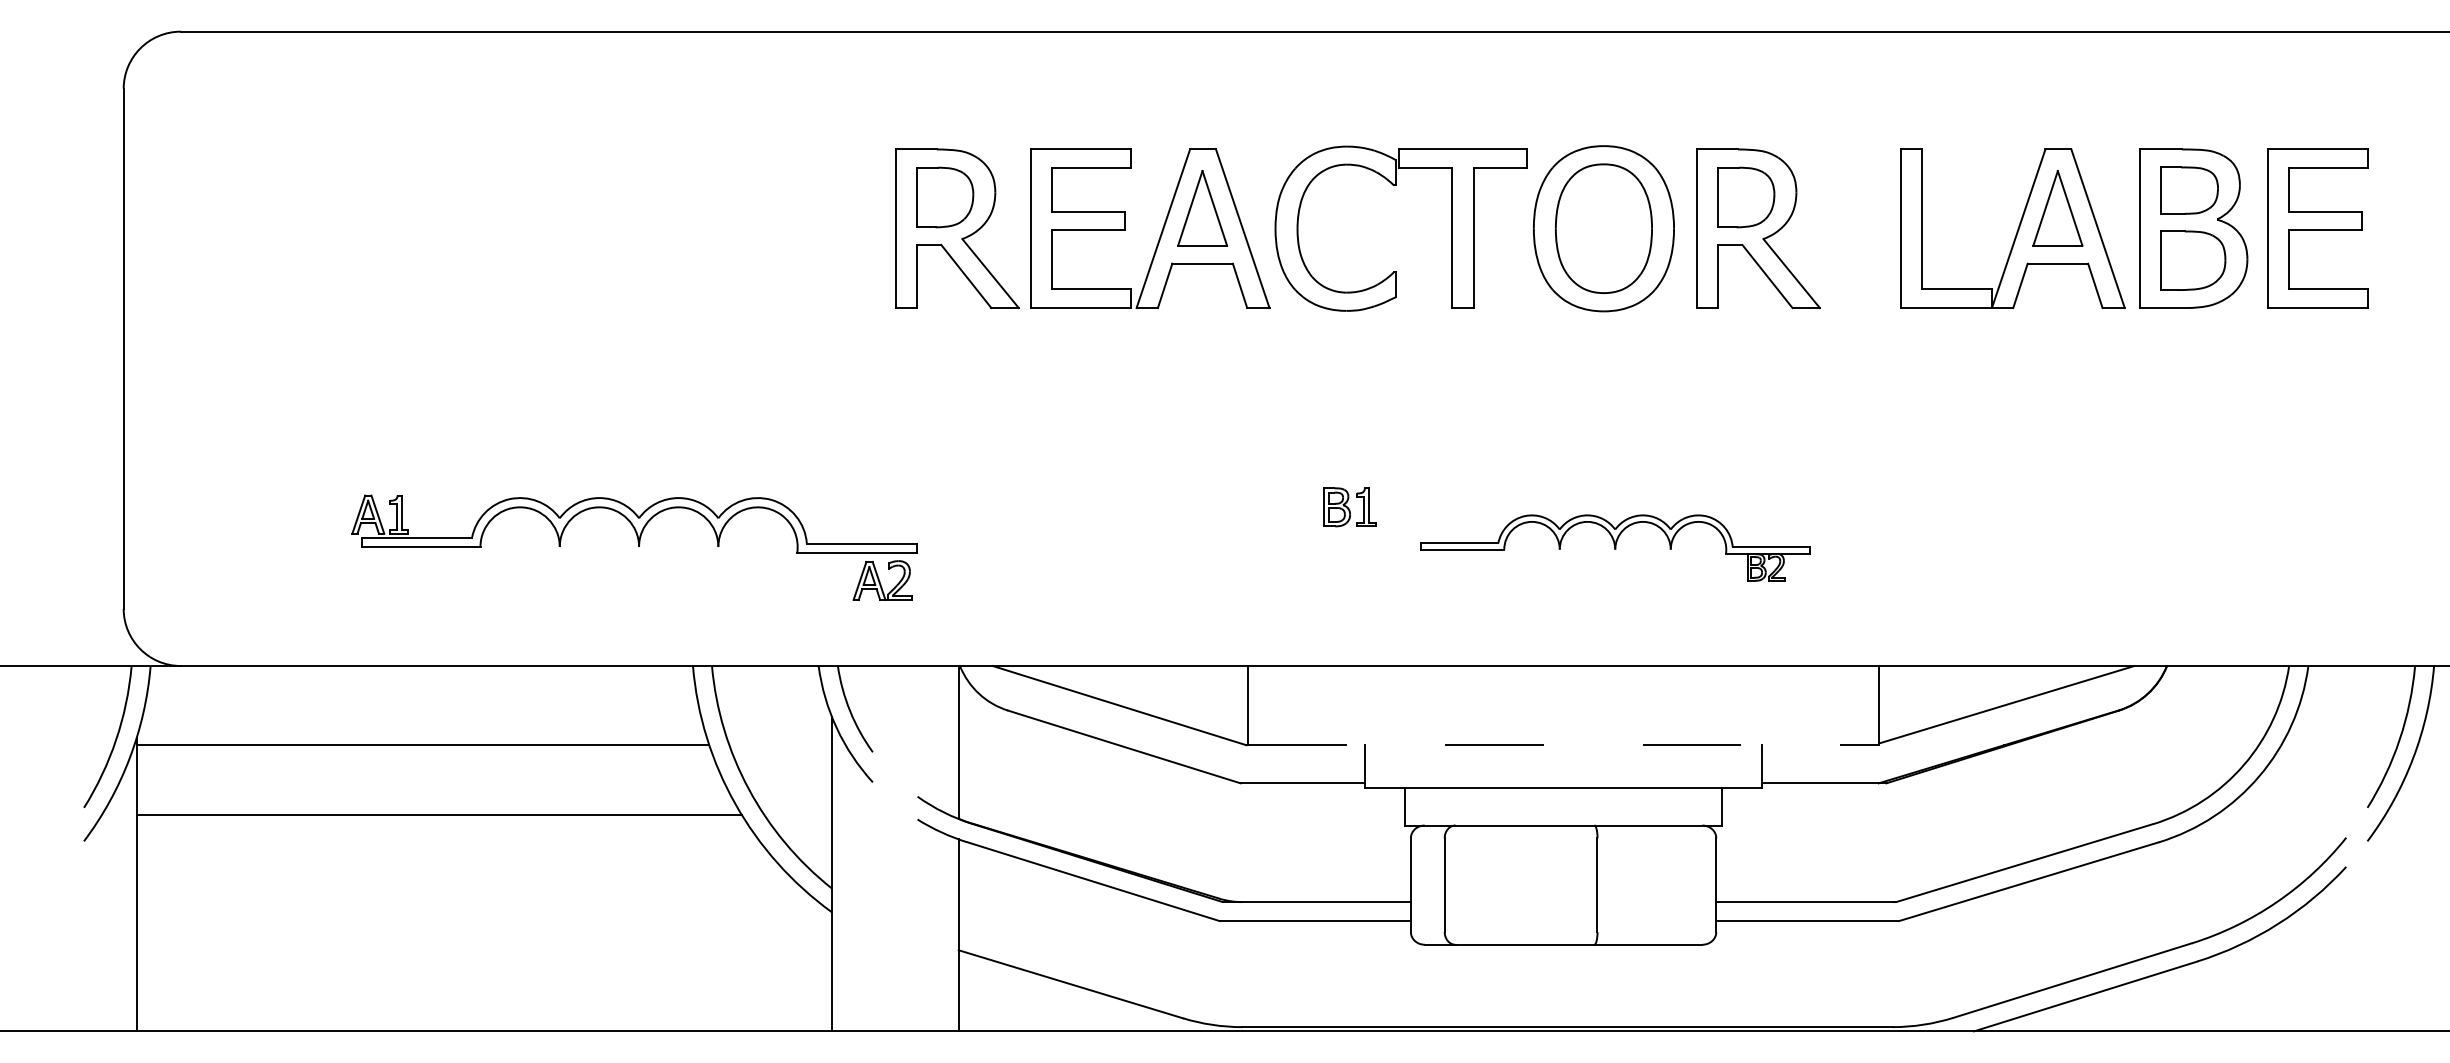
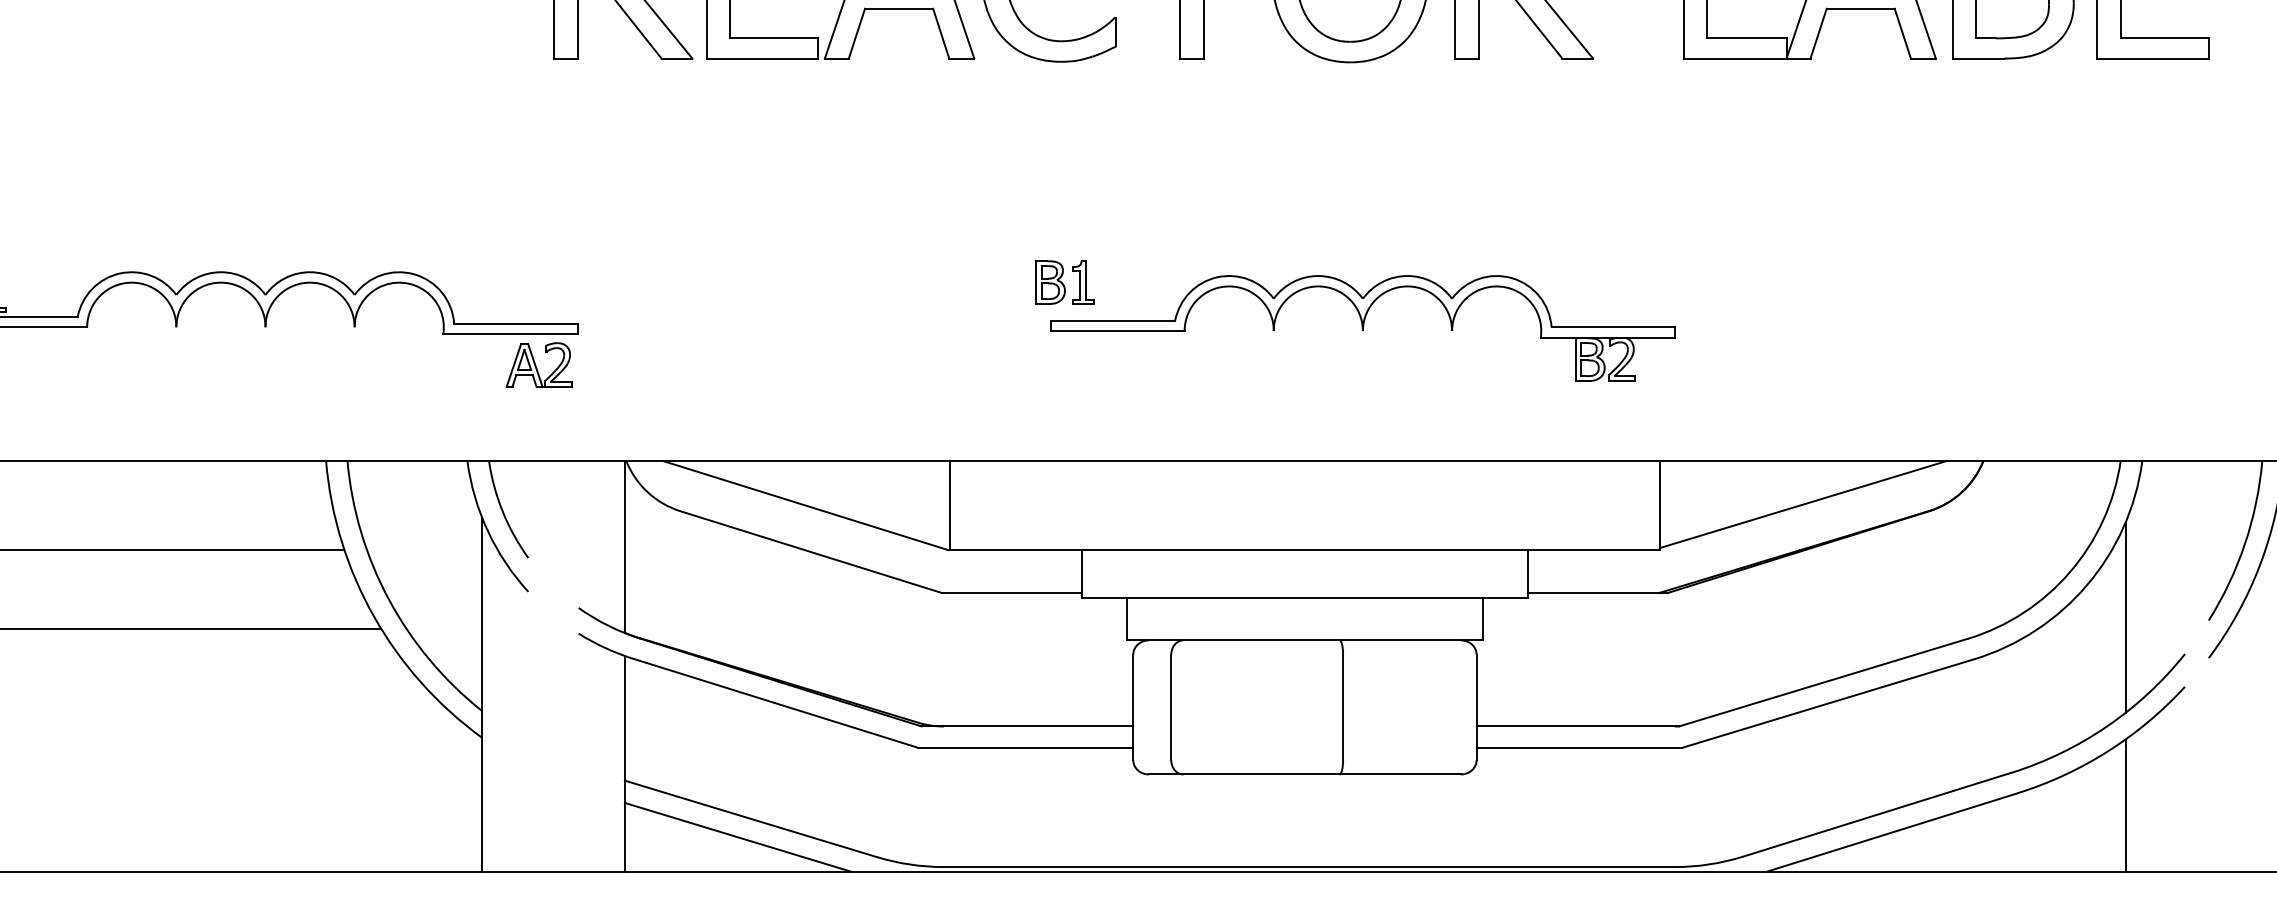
part: (1615, 547) -> (1363, 327), size x1.43
line: (1563, 745) -> (1304, 550), dashed -> solid
line: (2293, 804) -> (2125, 616), added
line: (2293, 972) -> (2125, 805), added
line: (1059, 1000) -> (738, 837), added

